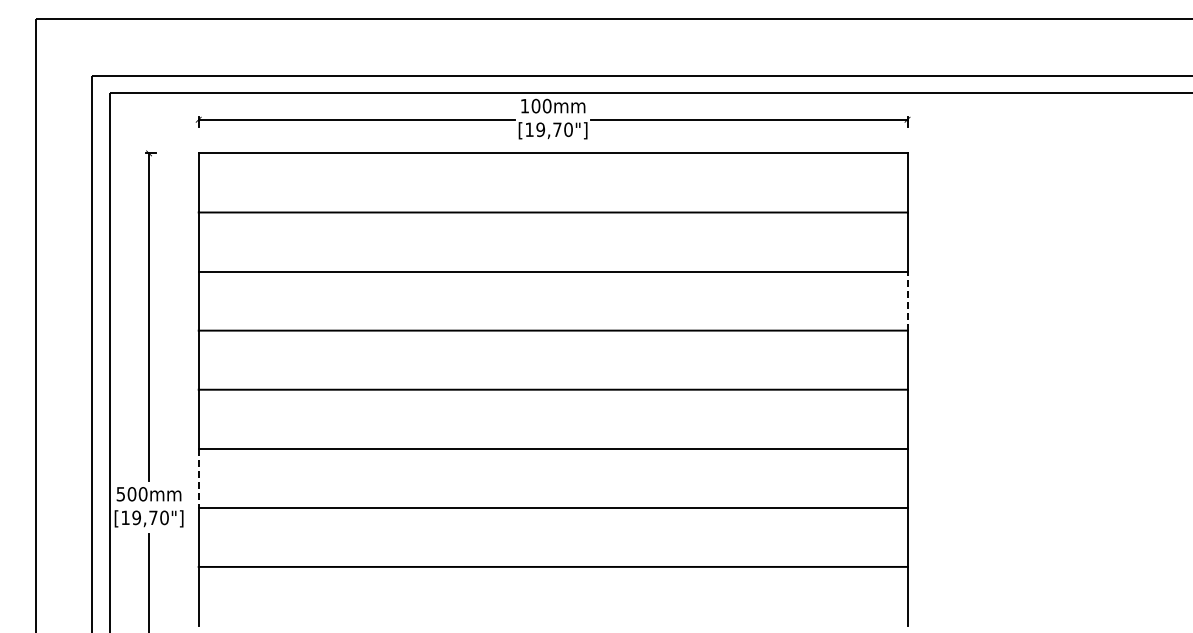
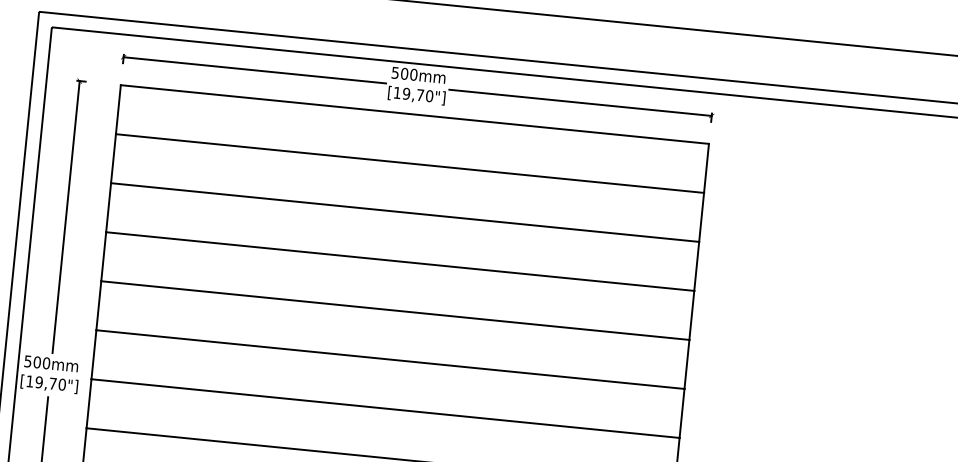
text: (524, 106) -> (395, 73), 100mm -> 500mm
line: (907, 301) -> (696, 266), dashed -> solid
line: (198, 478) -> (93, 354), dashed -> solid

